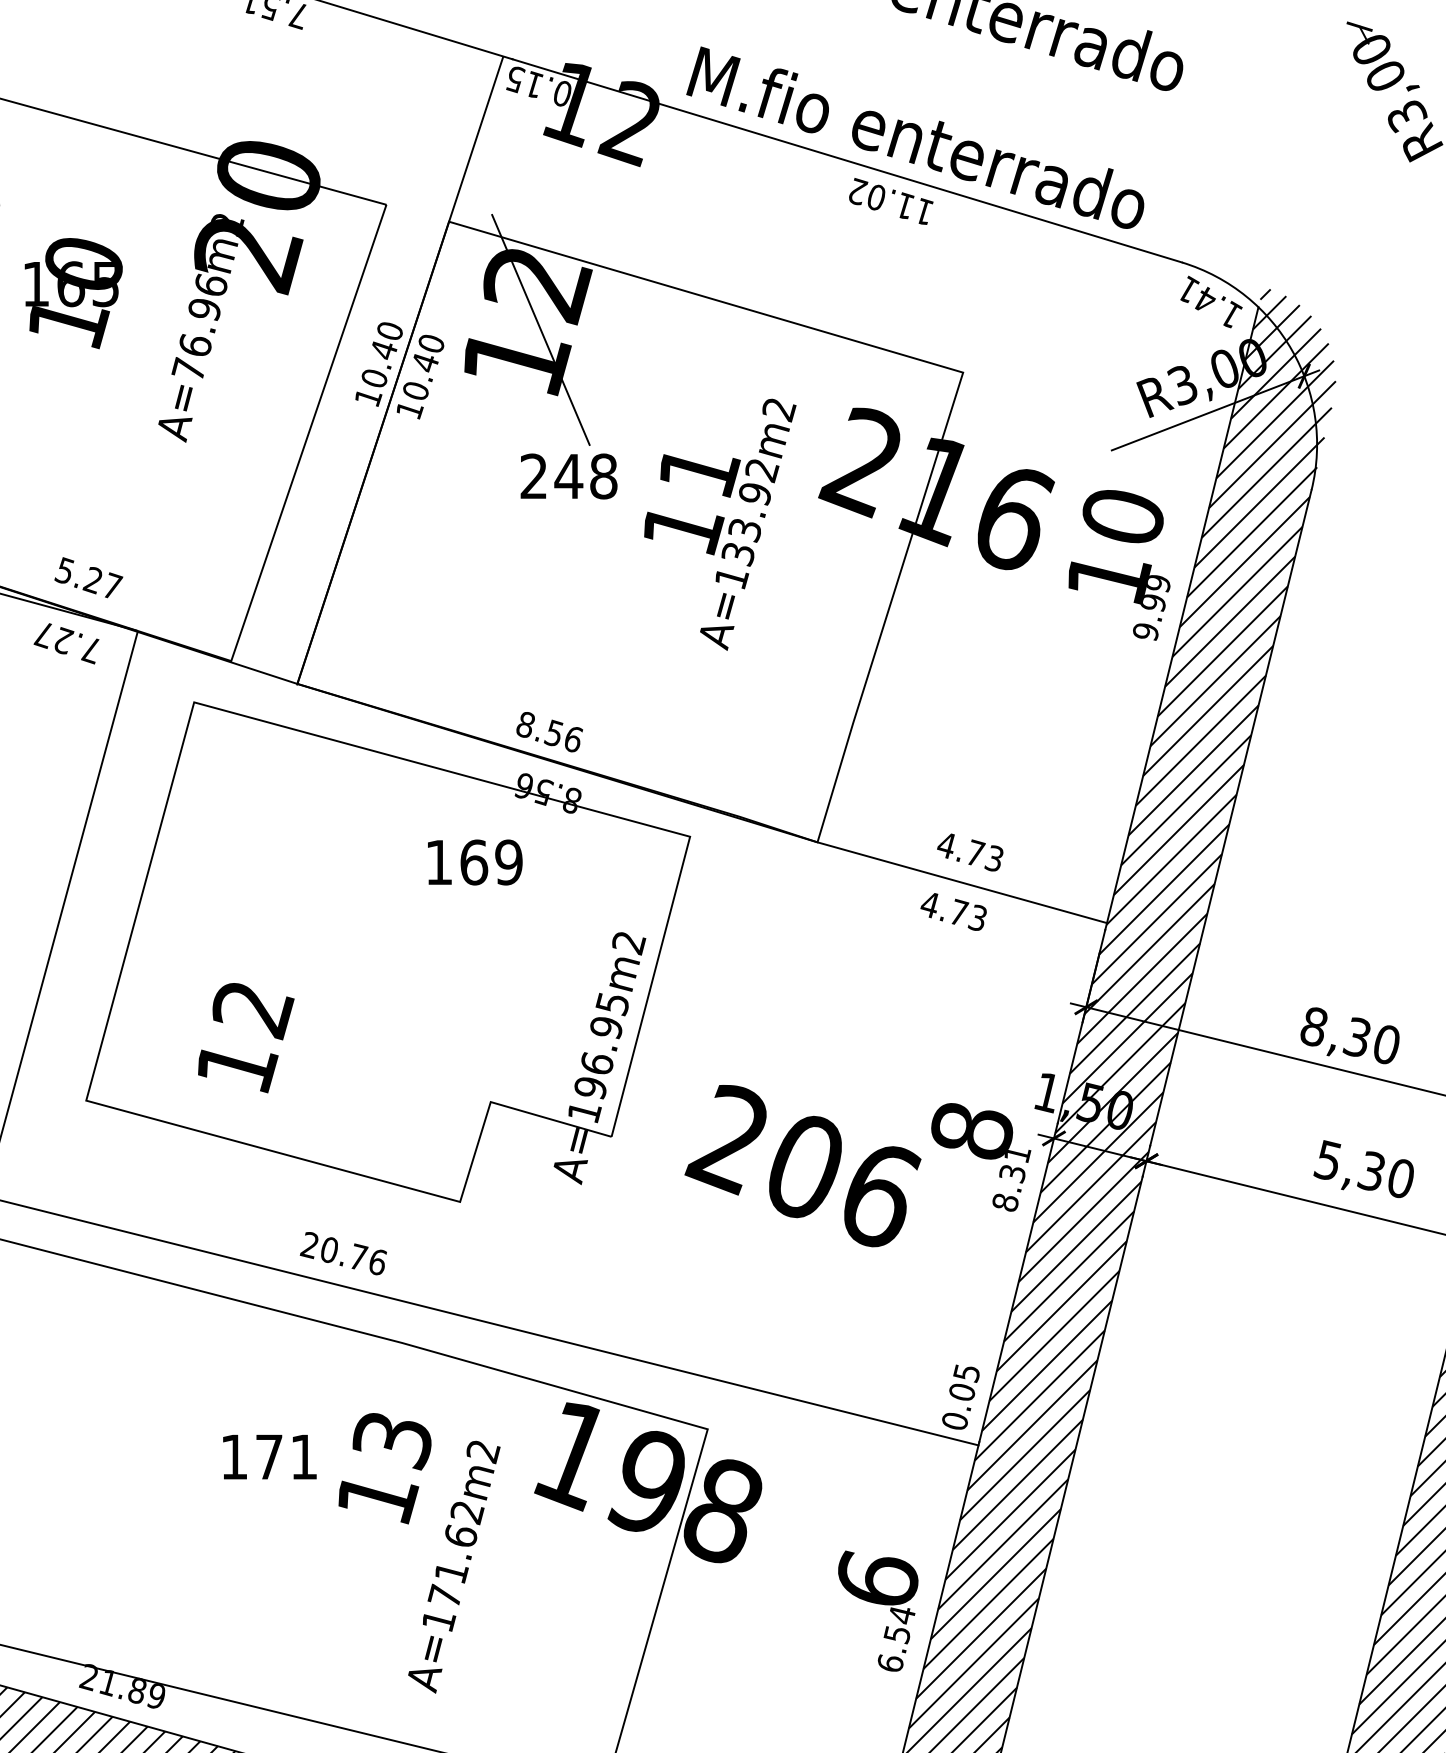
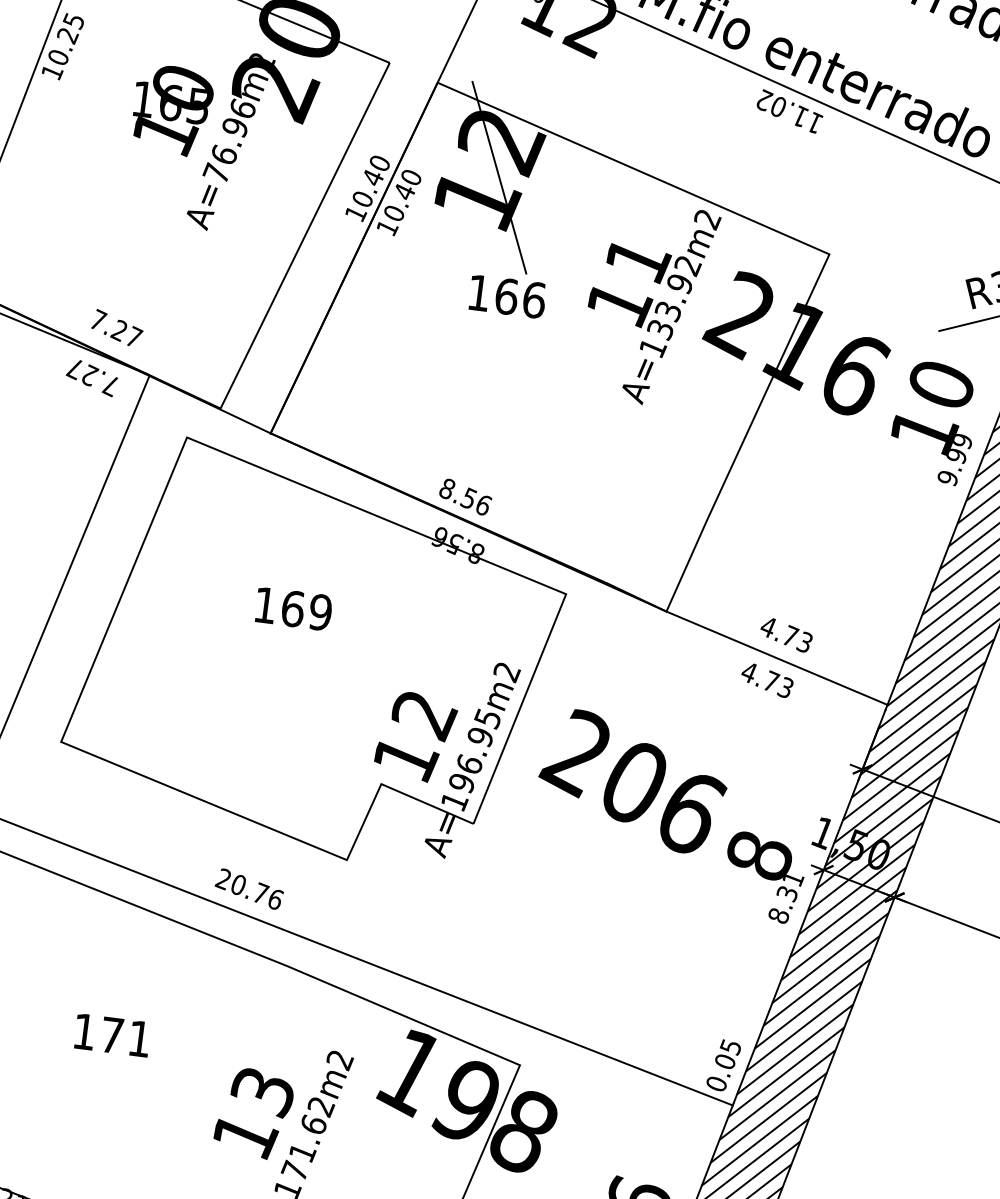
text: (73, 293) -> (172, 110), moved
text: (568, 476) -> (506, 296), 248 -> 166
text: (720, 524) -> (649, 304), moved
text: (64, 569) -> (97, 319), 5.27 -> 7.27
text: (475, 862) -> (294, 609), moved
text: (246, 1038) -> (416, 737), moved
text: (802, 1166) -> (632, 782), moved
text: (269, 1457) -> (112, 1035), moved
text: (384, 1468) -> (253, 1113), moved

